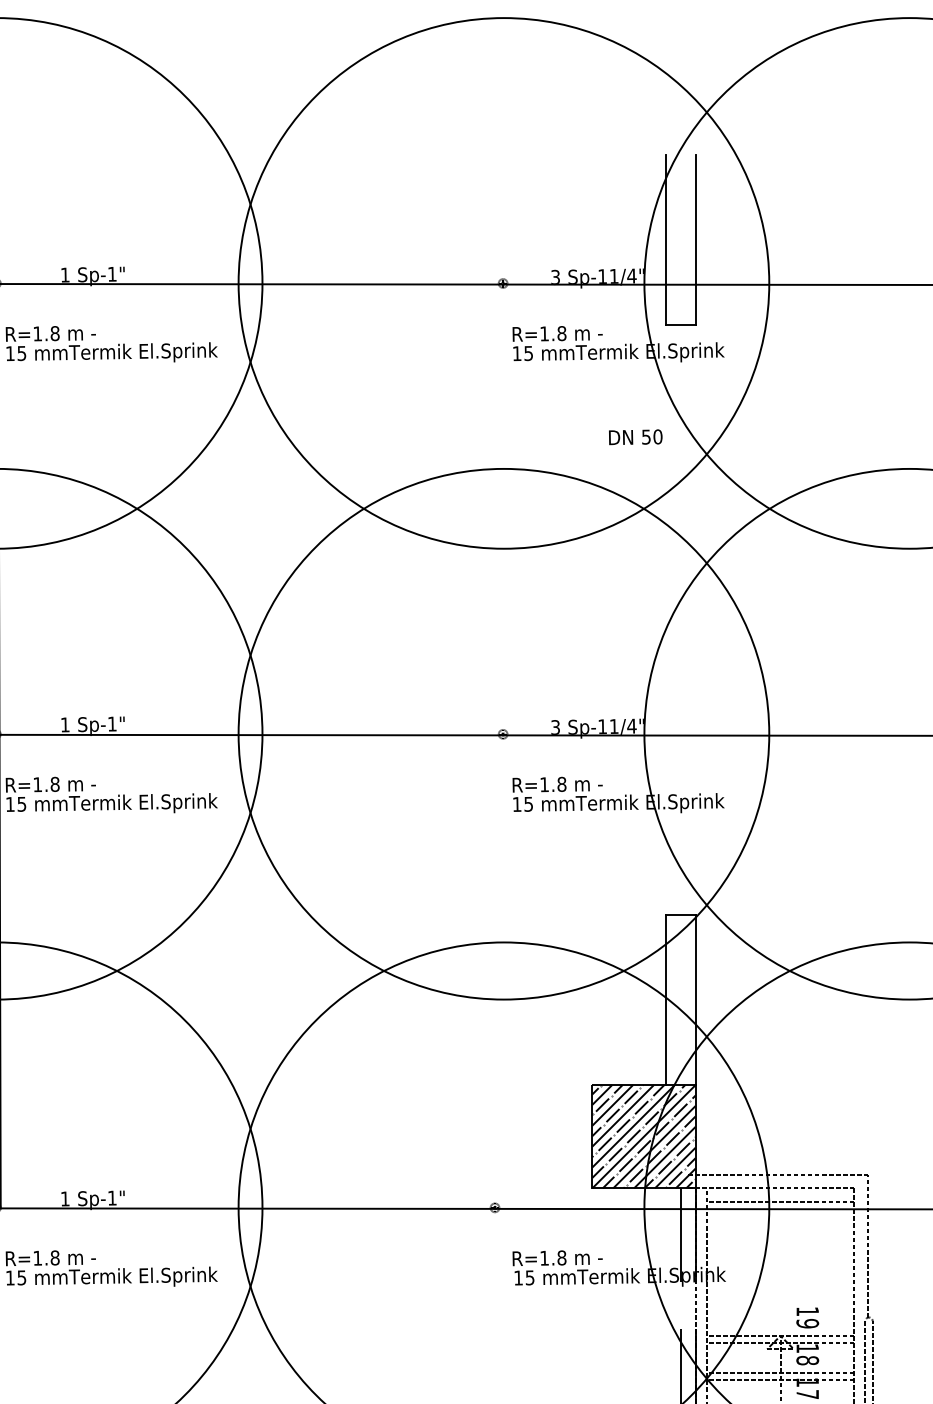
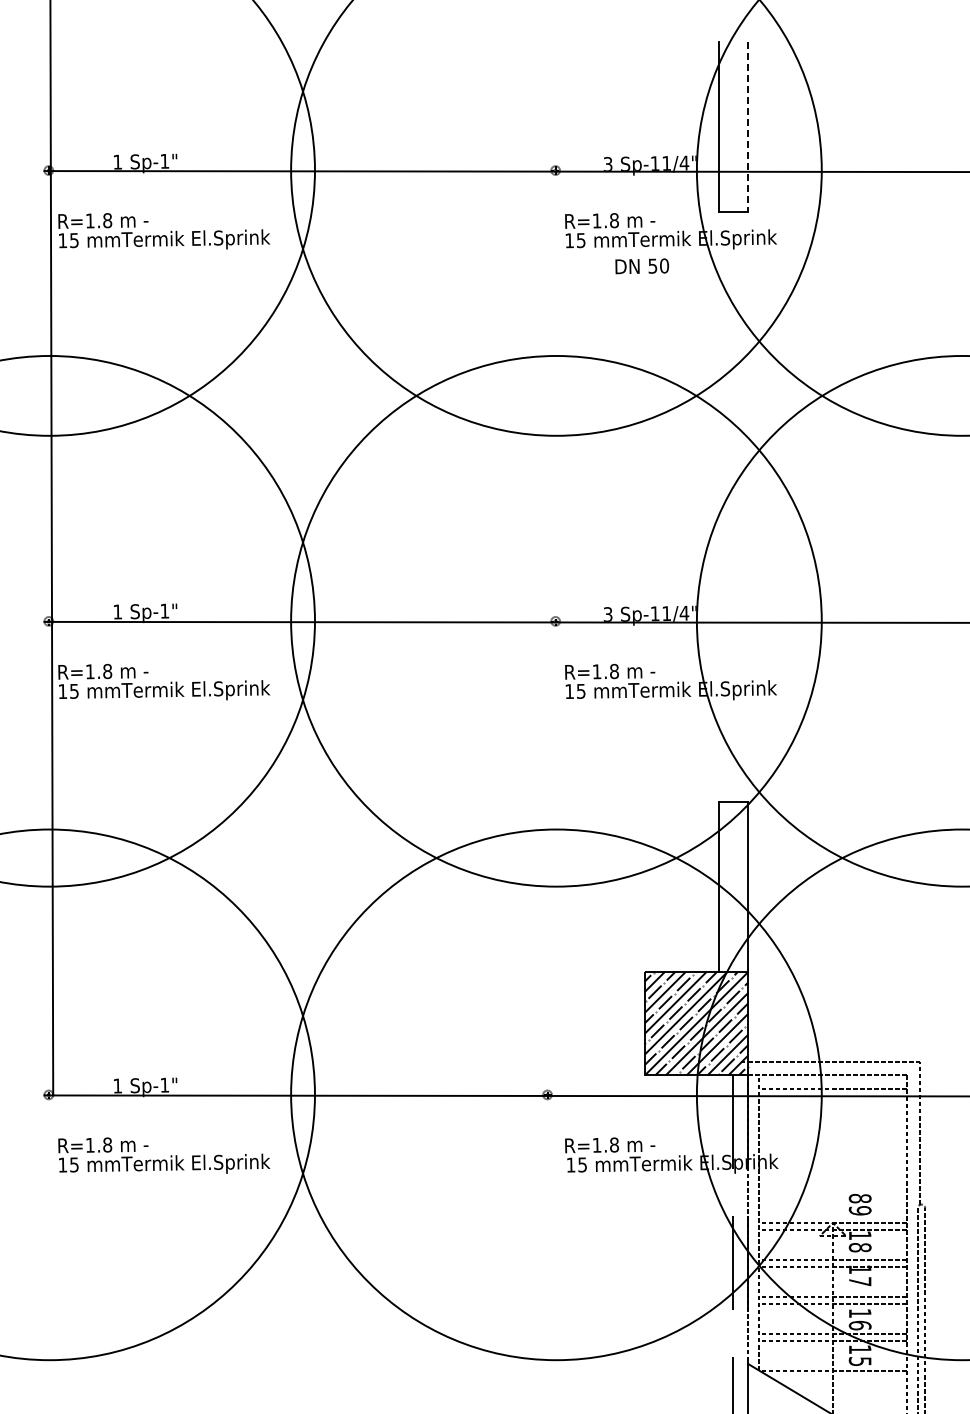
line: (696, 240) -> (748, 127), solid -> dashed
text: (635, 437) -> (641, 266), moved
text: (807, 1311) -> (859, 1198), 19 -> 89

